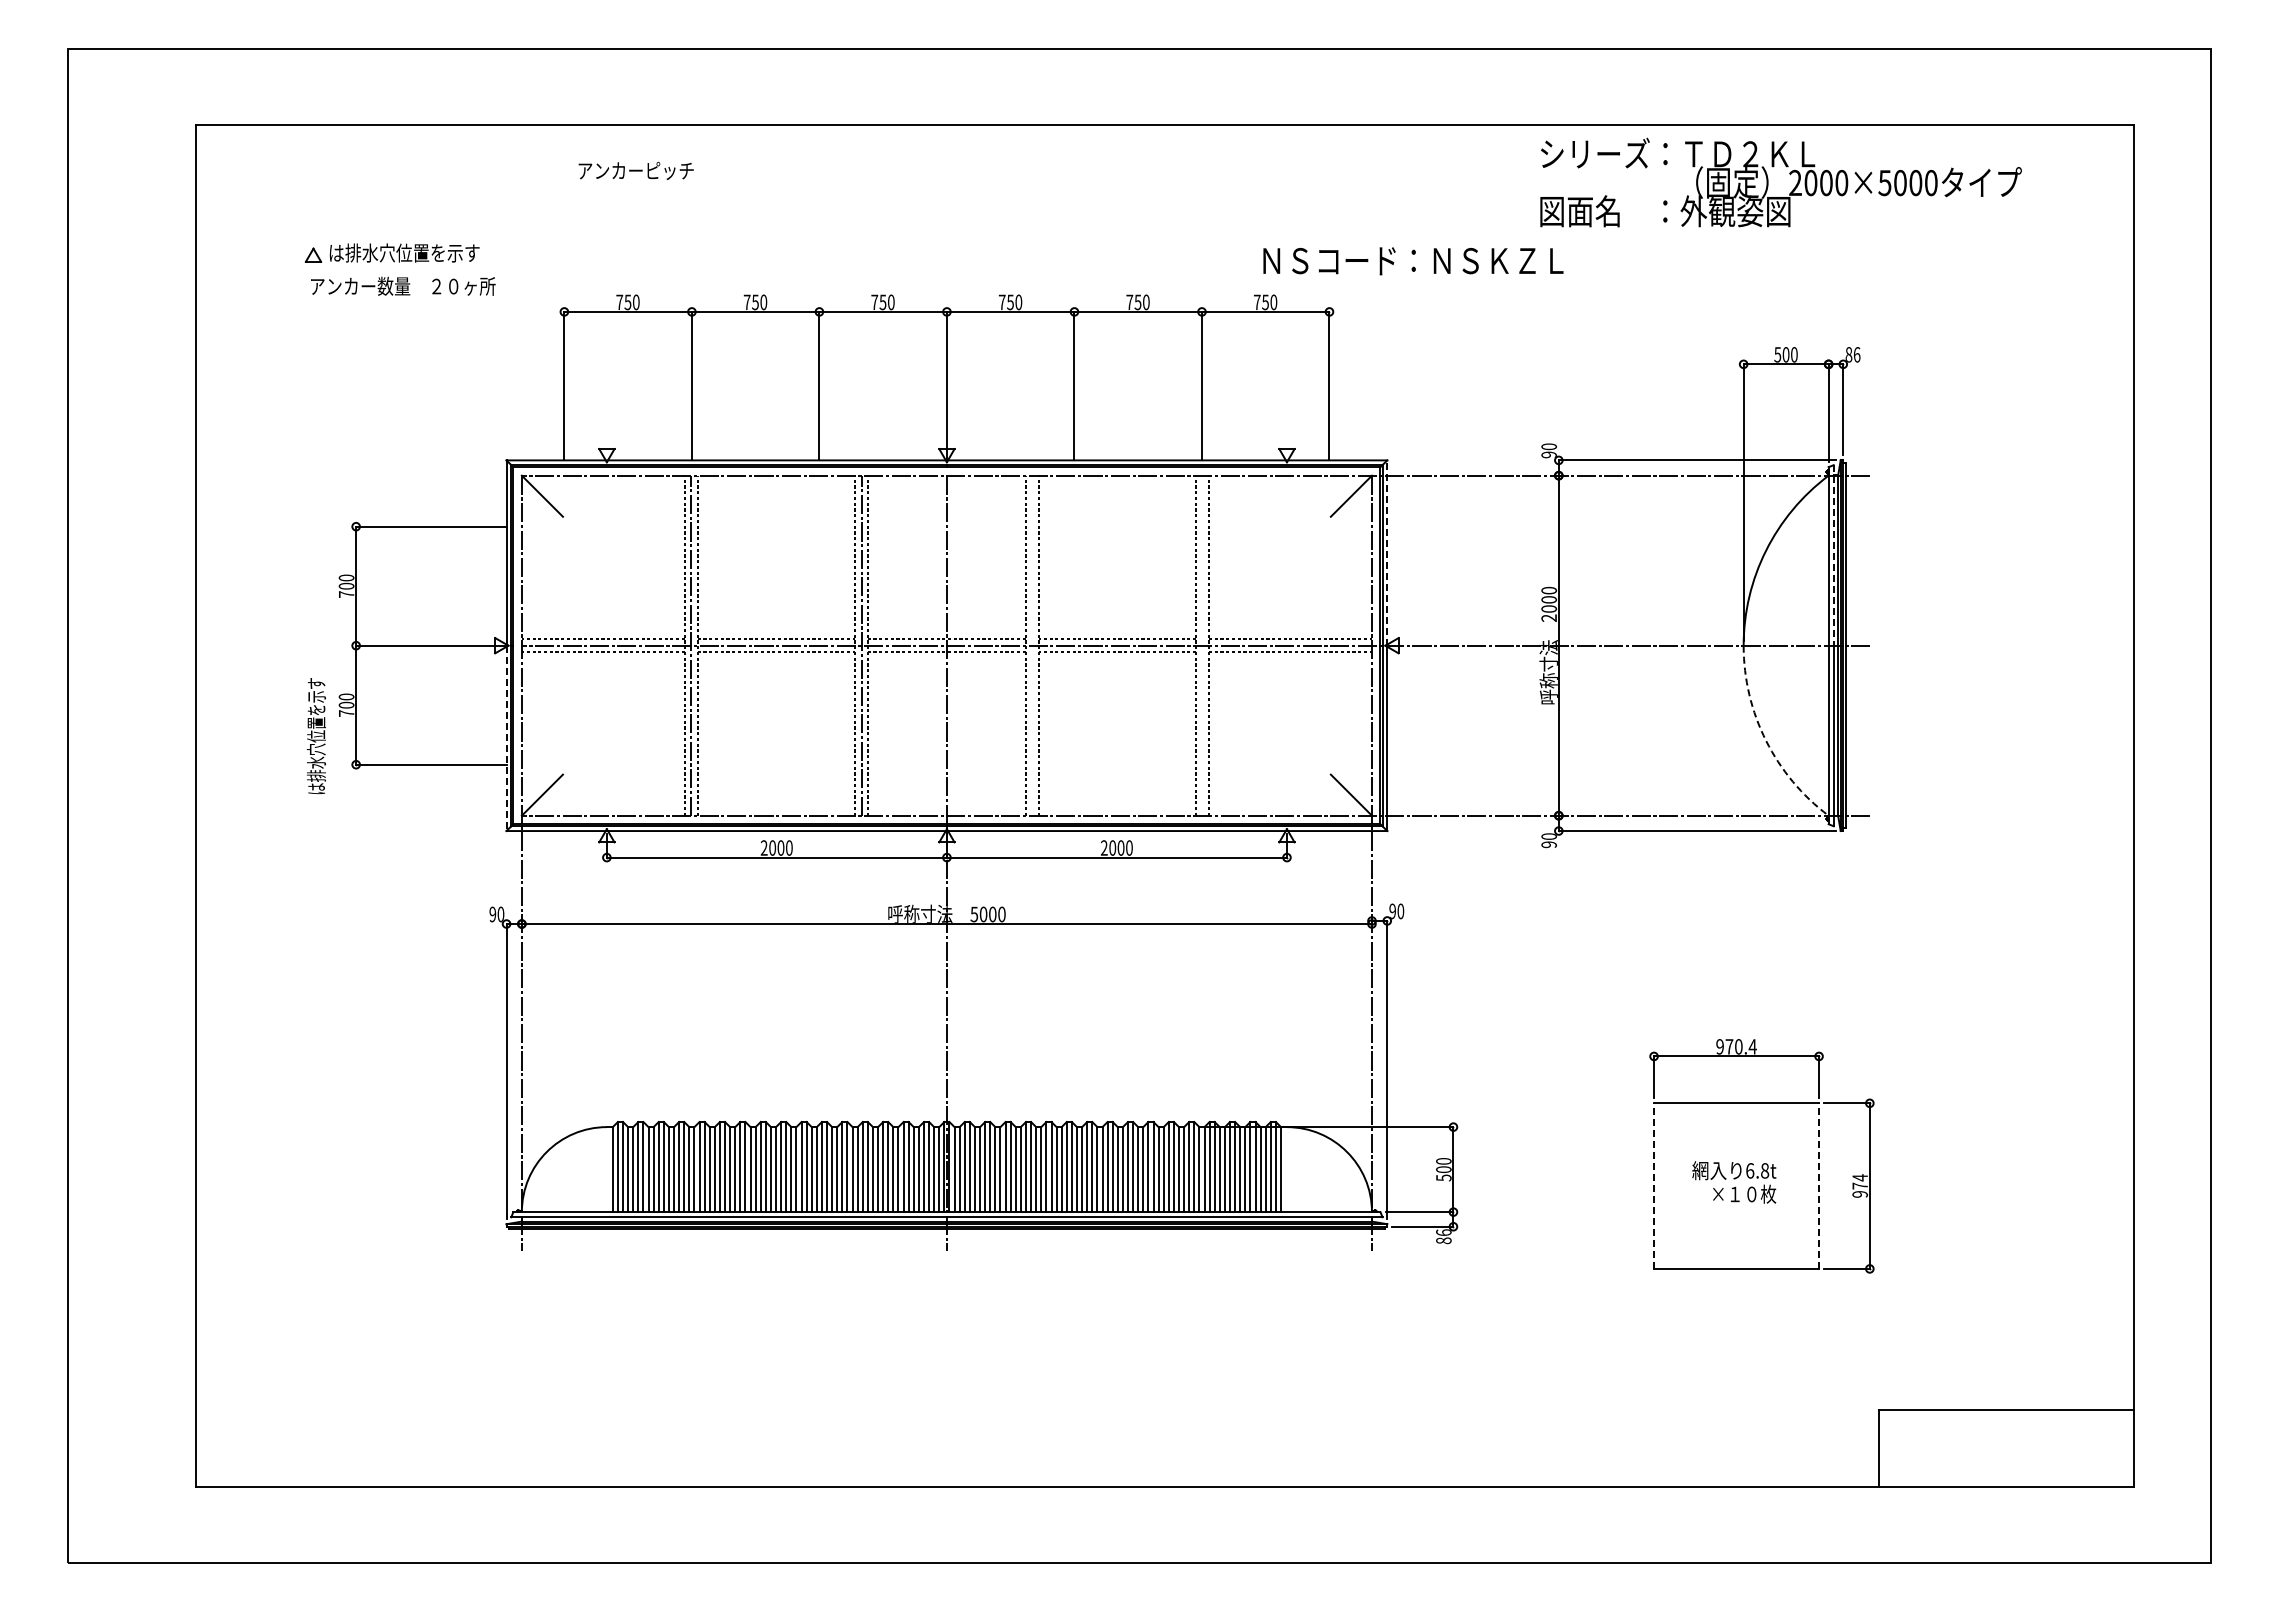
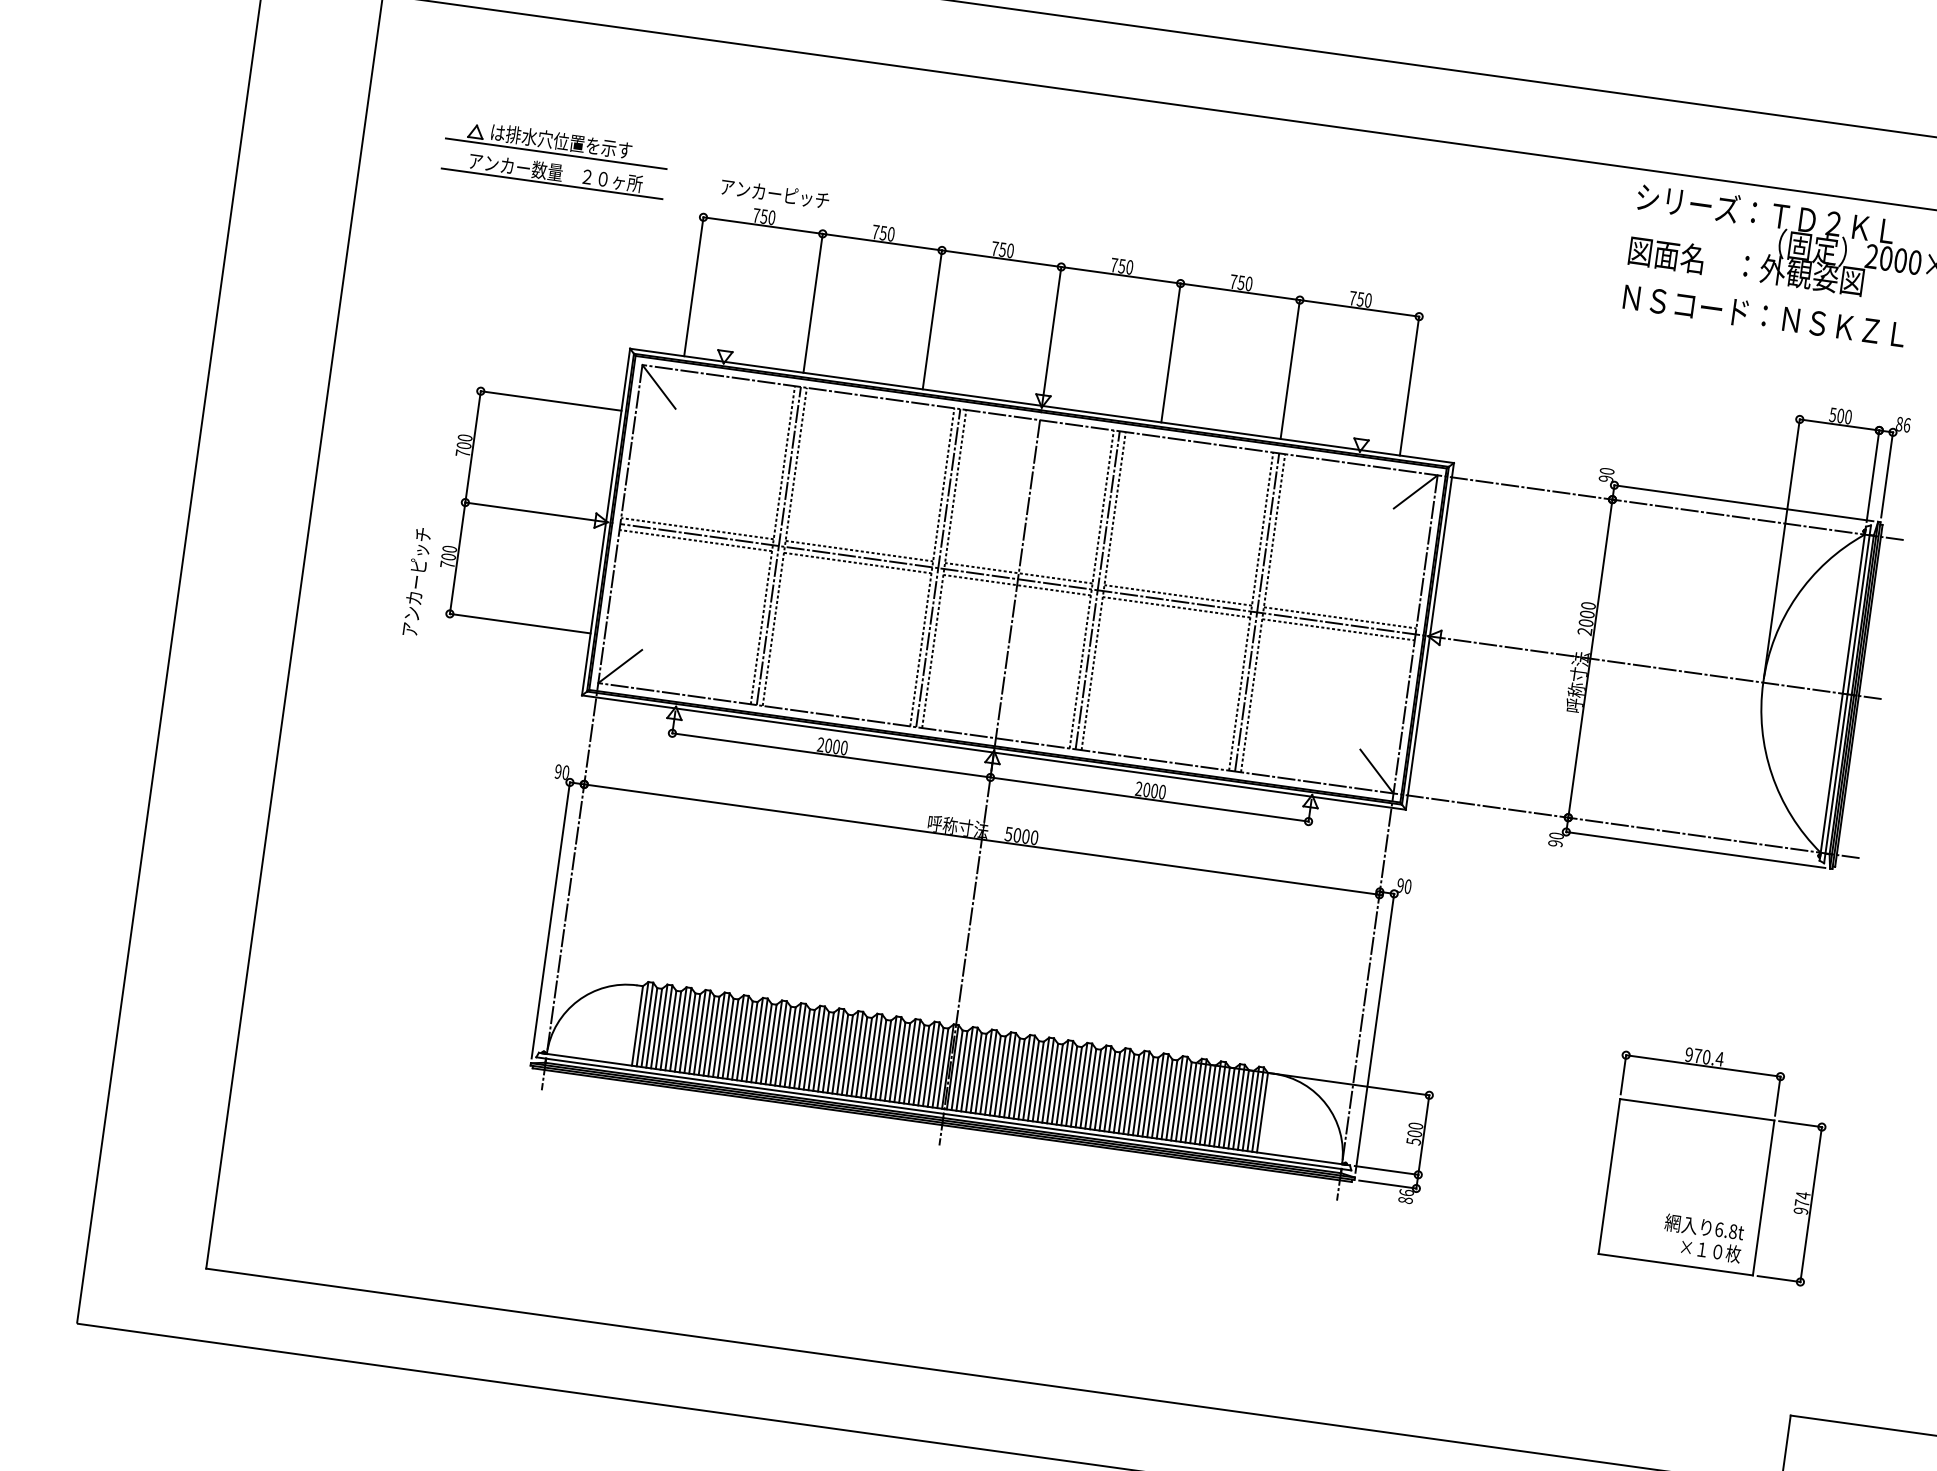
text: (635, 170) -> (774, 193), moved
text: (1413, 261) -> (1764, 316), moved
line: (400, 266) -> (556, 153), added
line: (400, 298) -> (551, 183), added
line: (1387, 553) -> (1442, 550), dashed -> solid
line: (1833, 555) -> (1859, 609), dashed -> solid
line: (1032, 645) -> (1098, 590), added
line: (1202, 645) -> (1257, 612), added
text: (316, 736) -> (416, 582), は排水穴位置を示す -> アンカーピッチ
line: (506, 738) -> (593, 608), dashed -> solid
arc: (1766, 740) -> (1772, 774), dashed -> solid
text: (1734, 1182) -> (1703, 1238), moved
line: (1654, 1186) -> (1609, 1176), dashed -> solid
line: (1819, 1186) -> (1764, 1198), dashed -> solid

